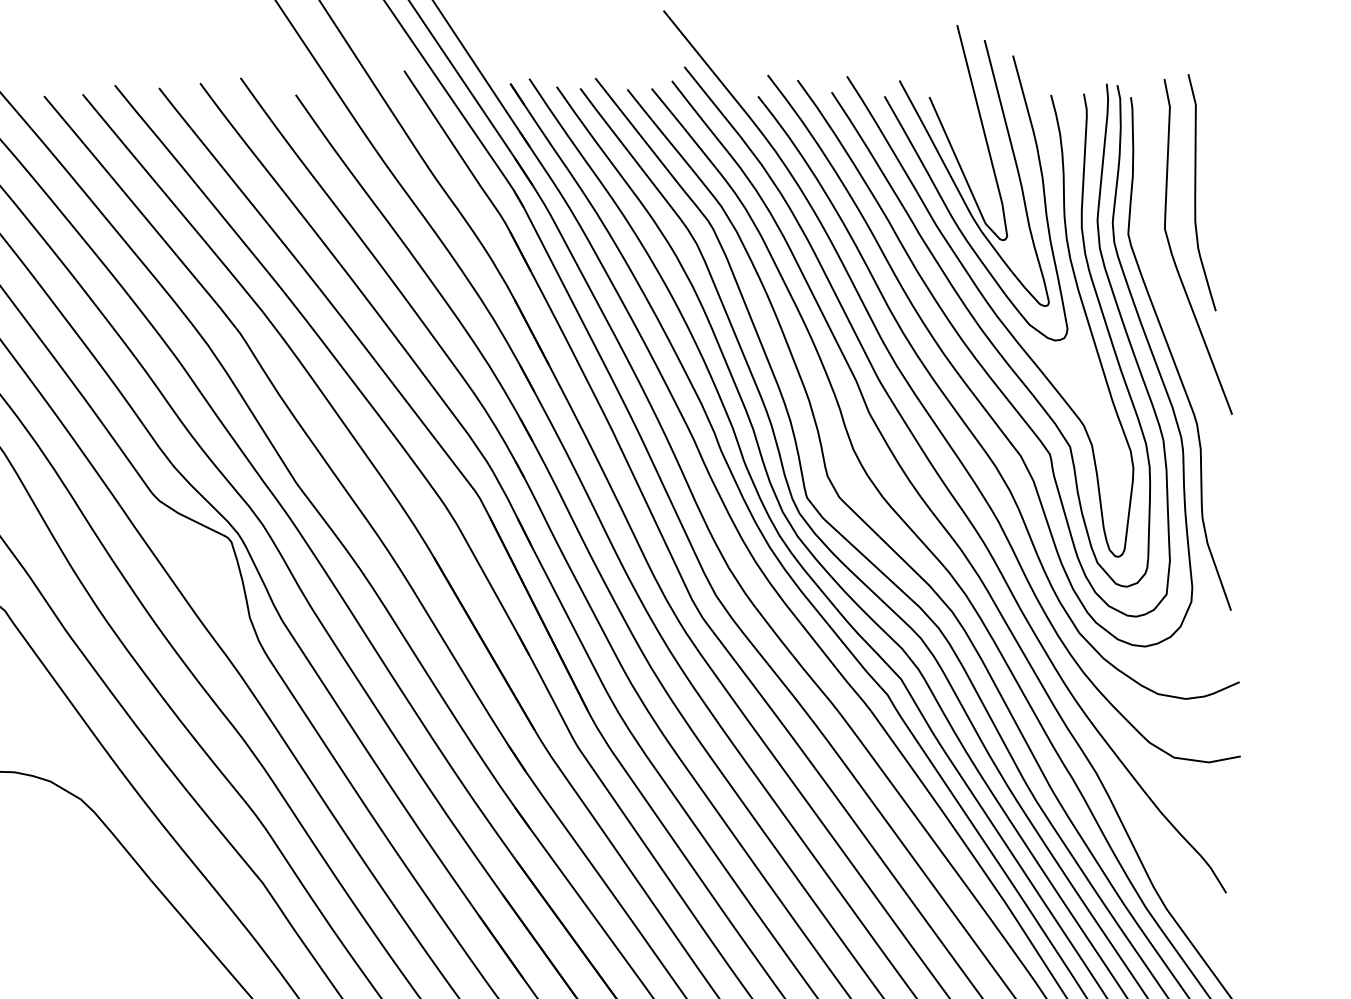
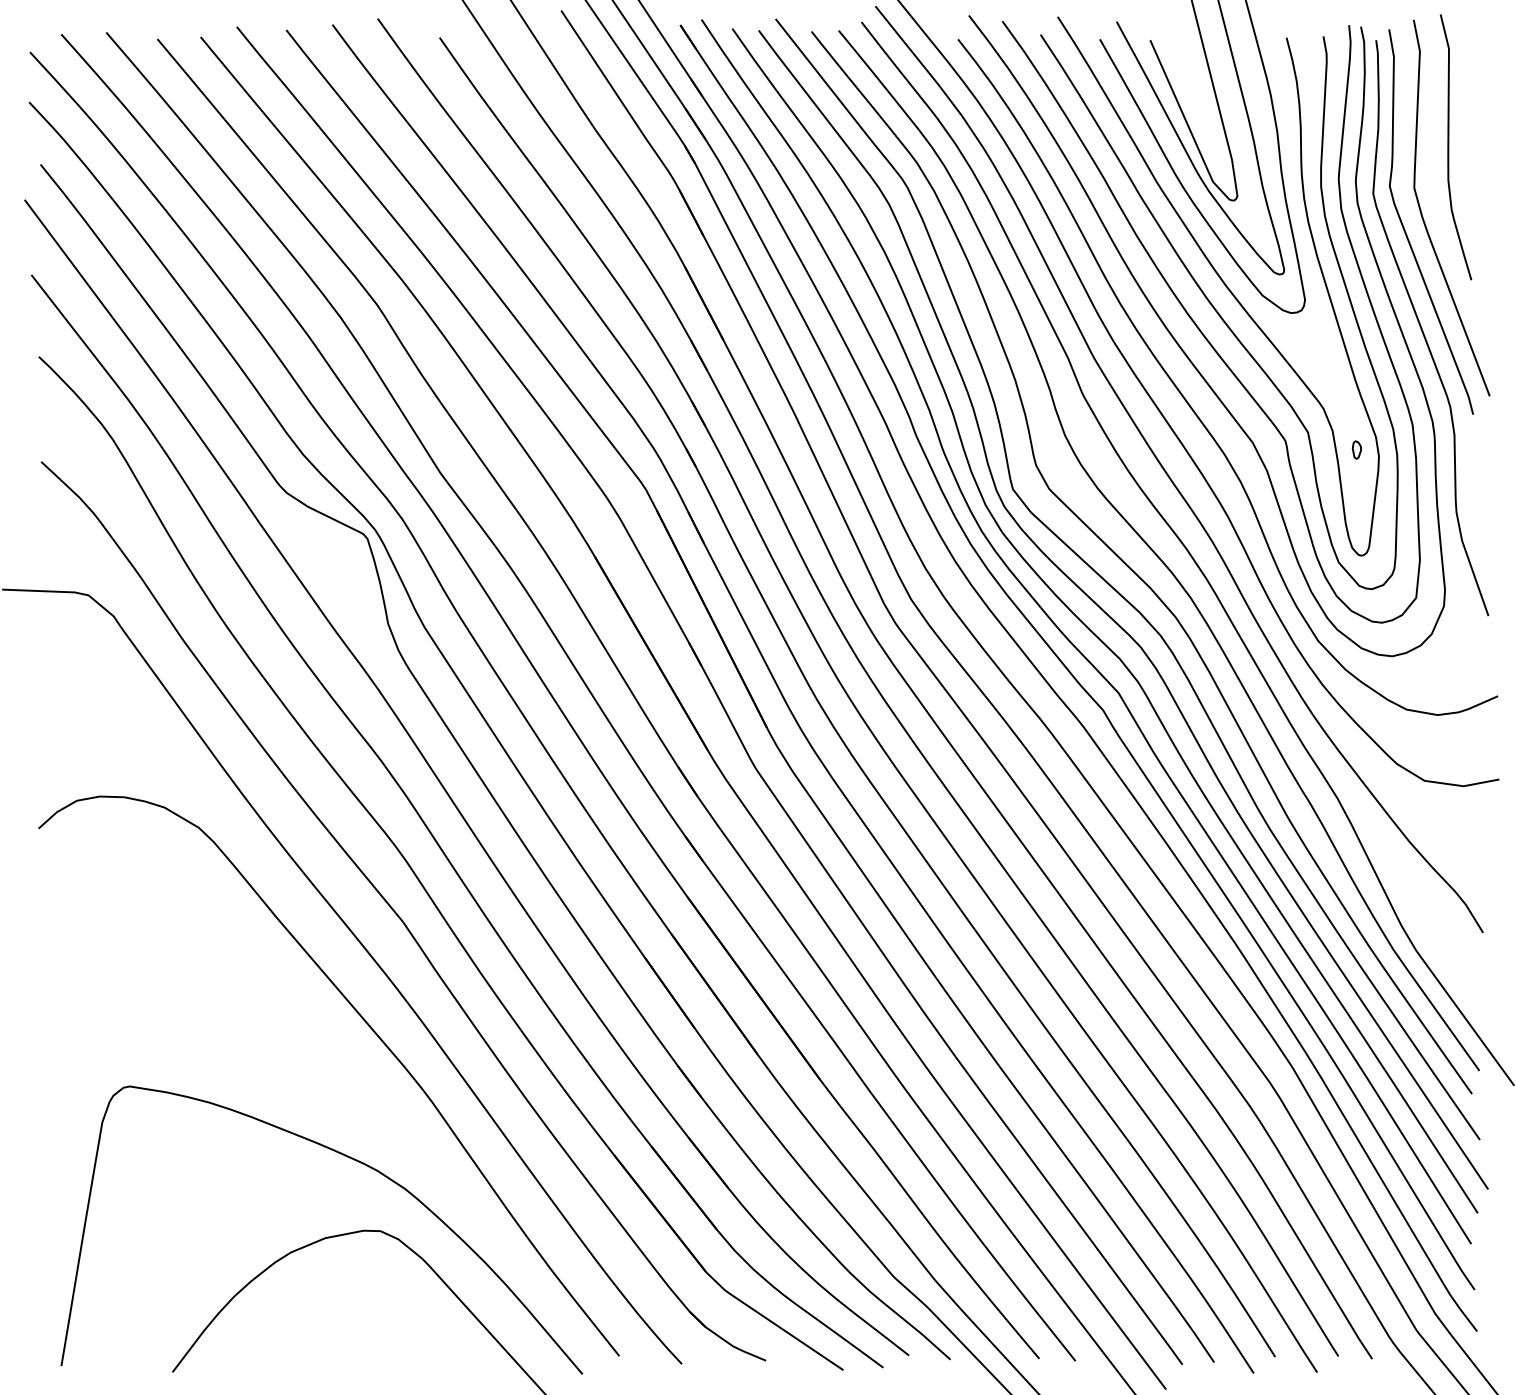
curve: (1157, 265) -> (1405, 229), added
part: (1113, 462) -> (1356, 449), added

